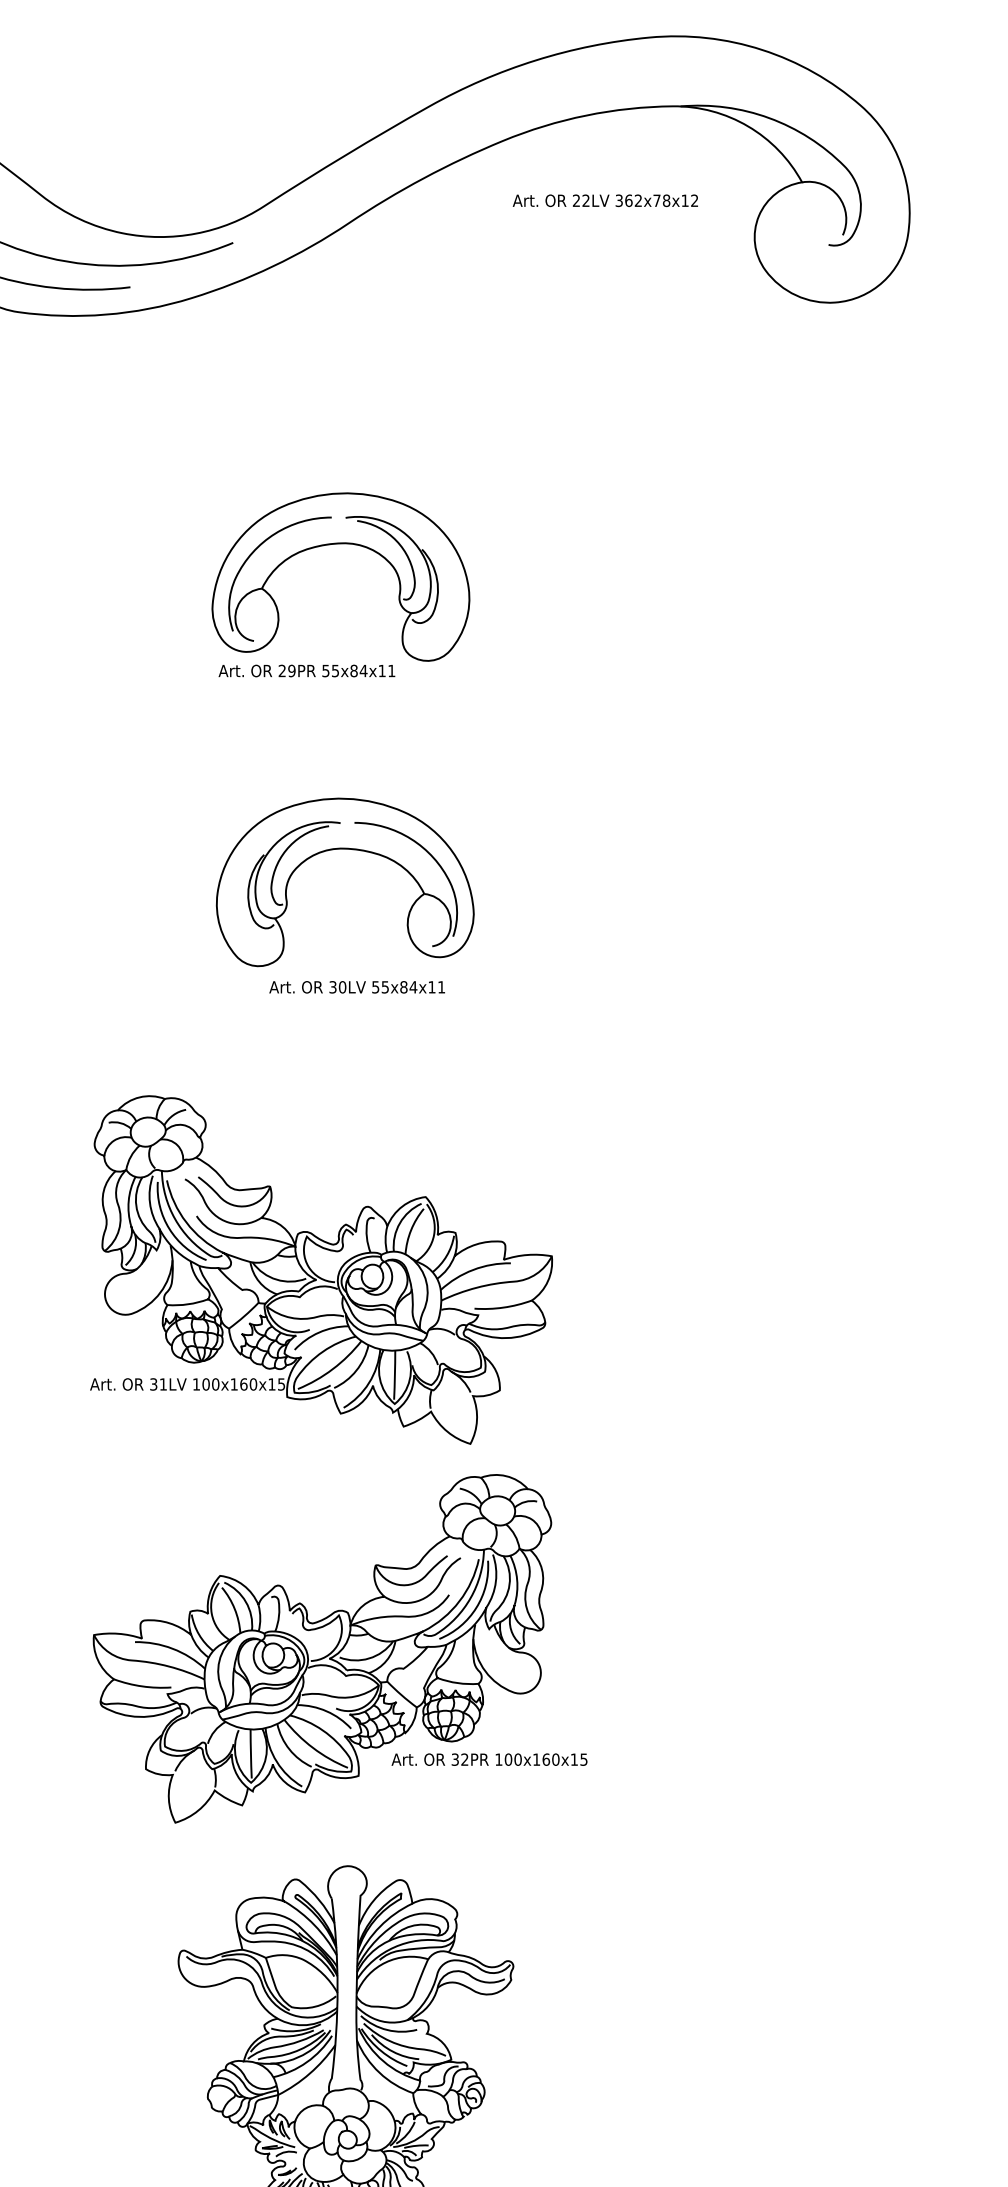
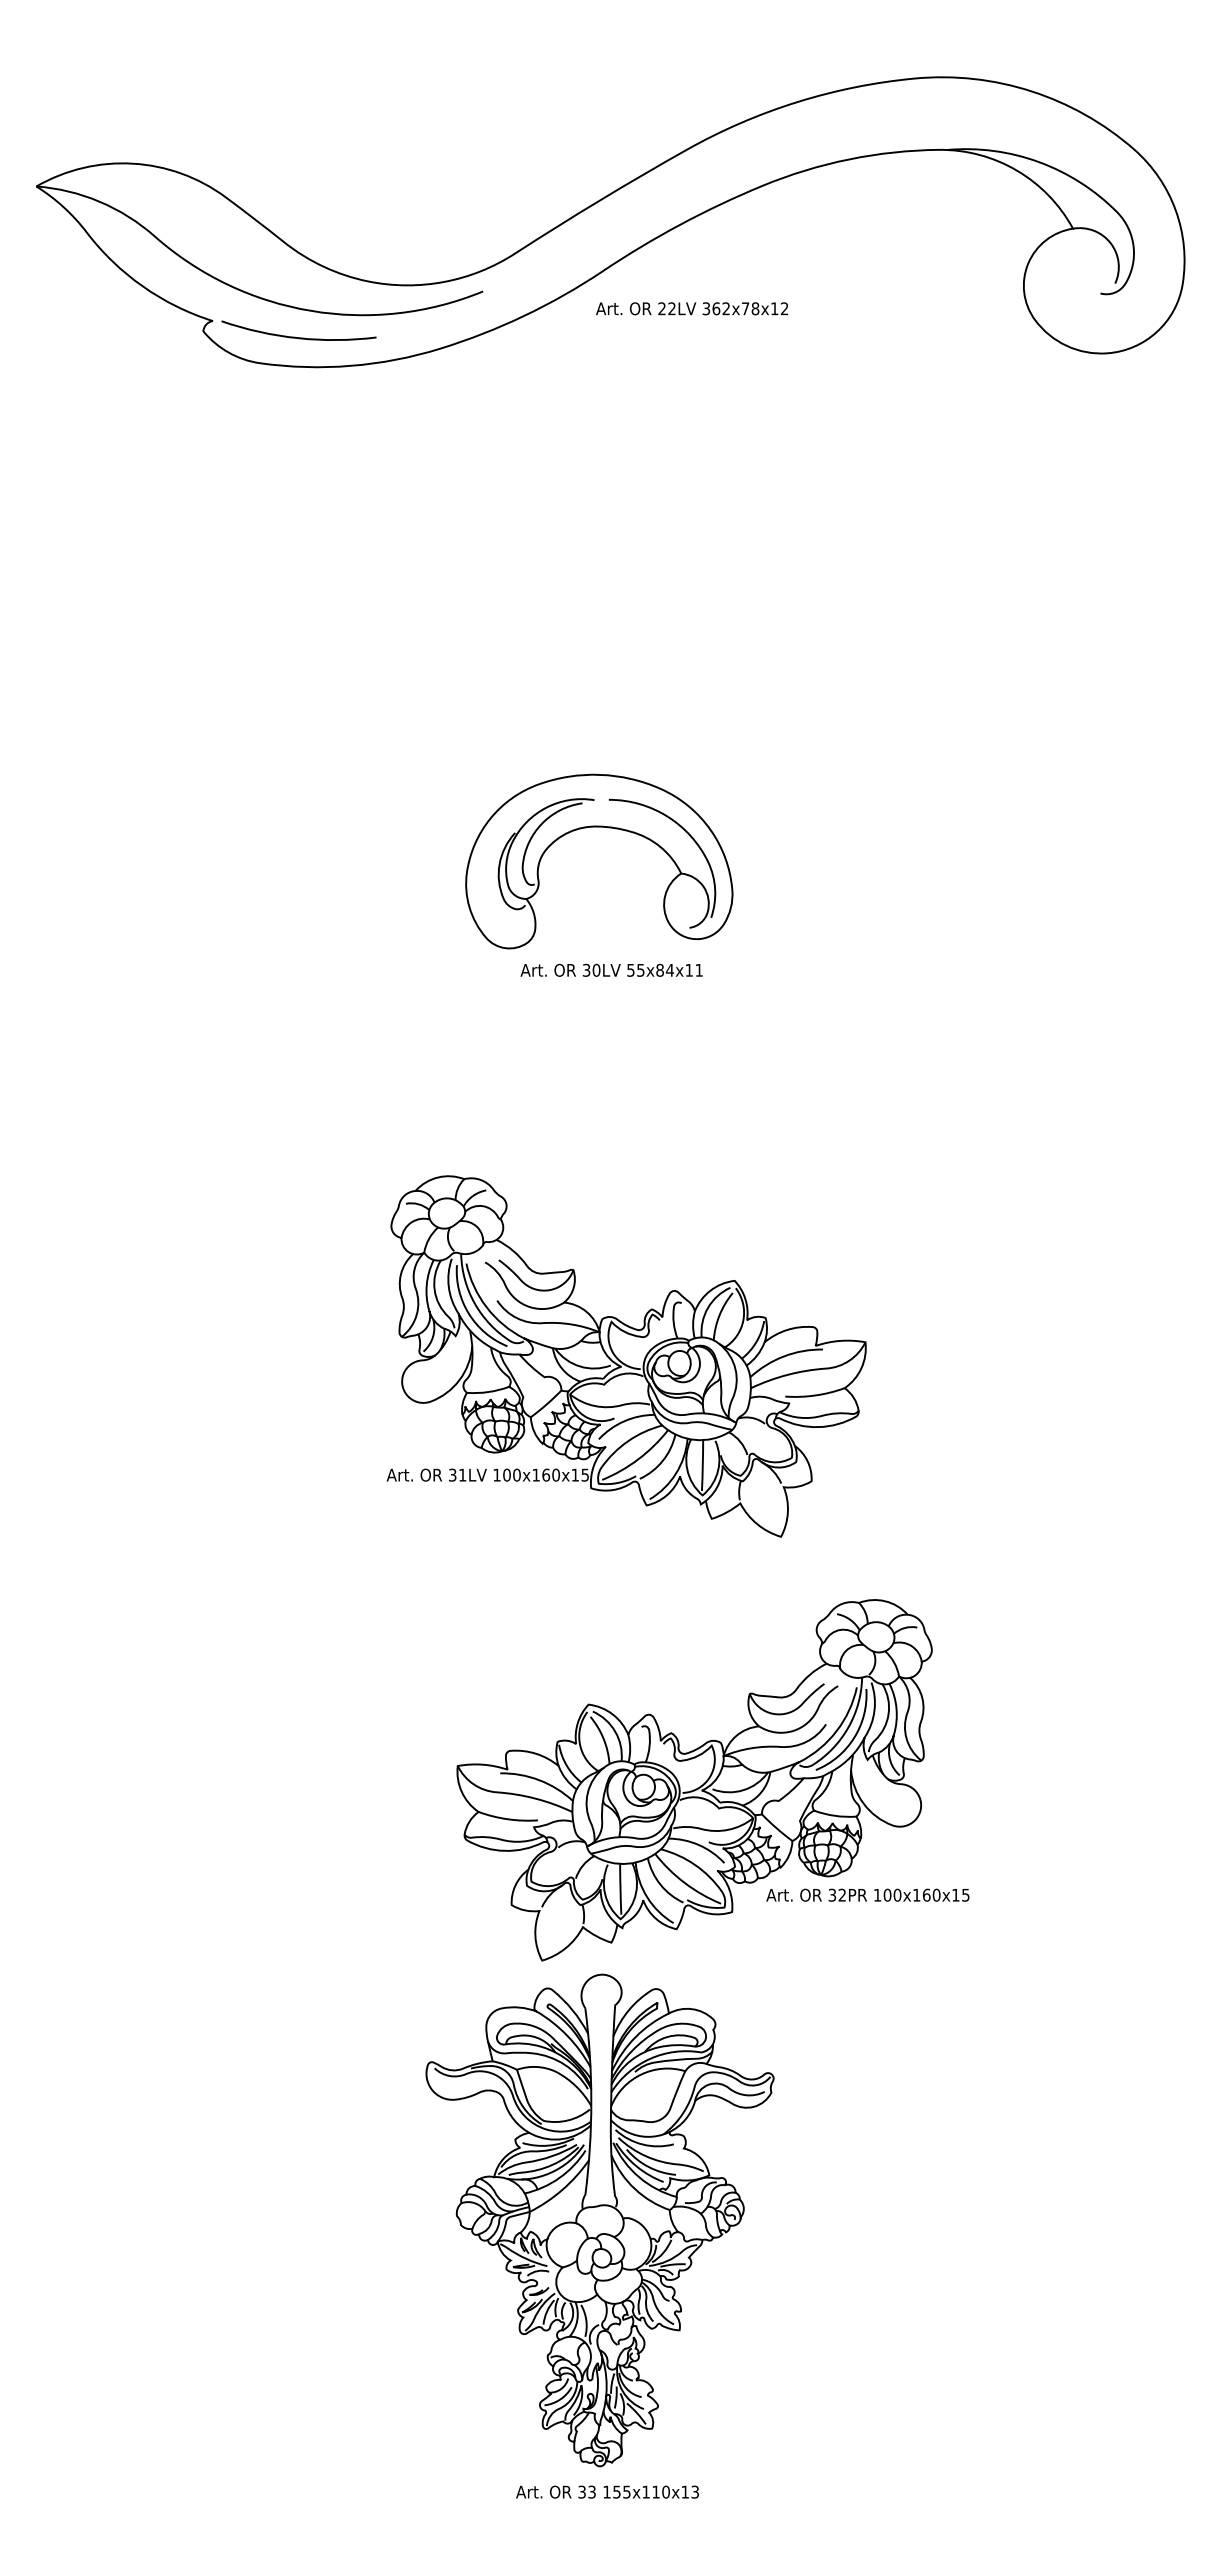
text: (605, 200) -> (692, 308), moved
part: (337, 544) -> (591, 604), removed
part: (353, 850) -> (607, 828), moved
part: (321, 1270) -> (626, 1356), moved
part: (339, 1649) -> (712, 1780), moved

